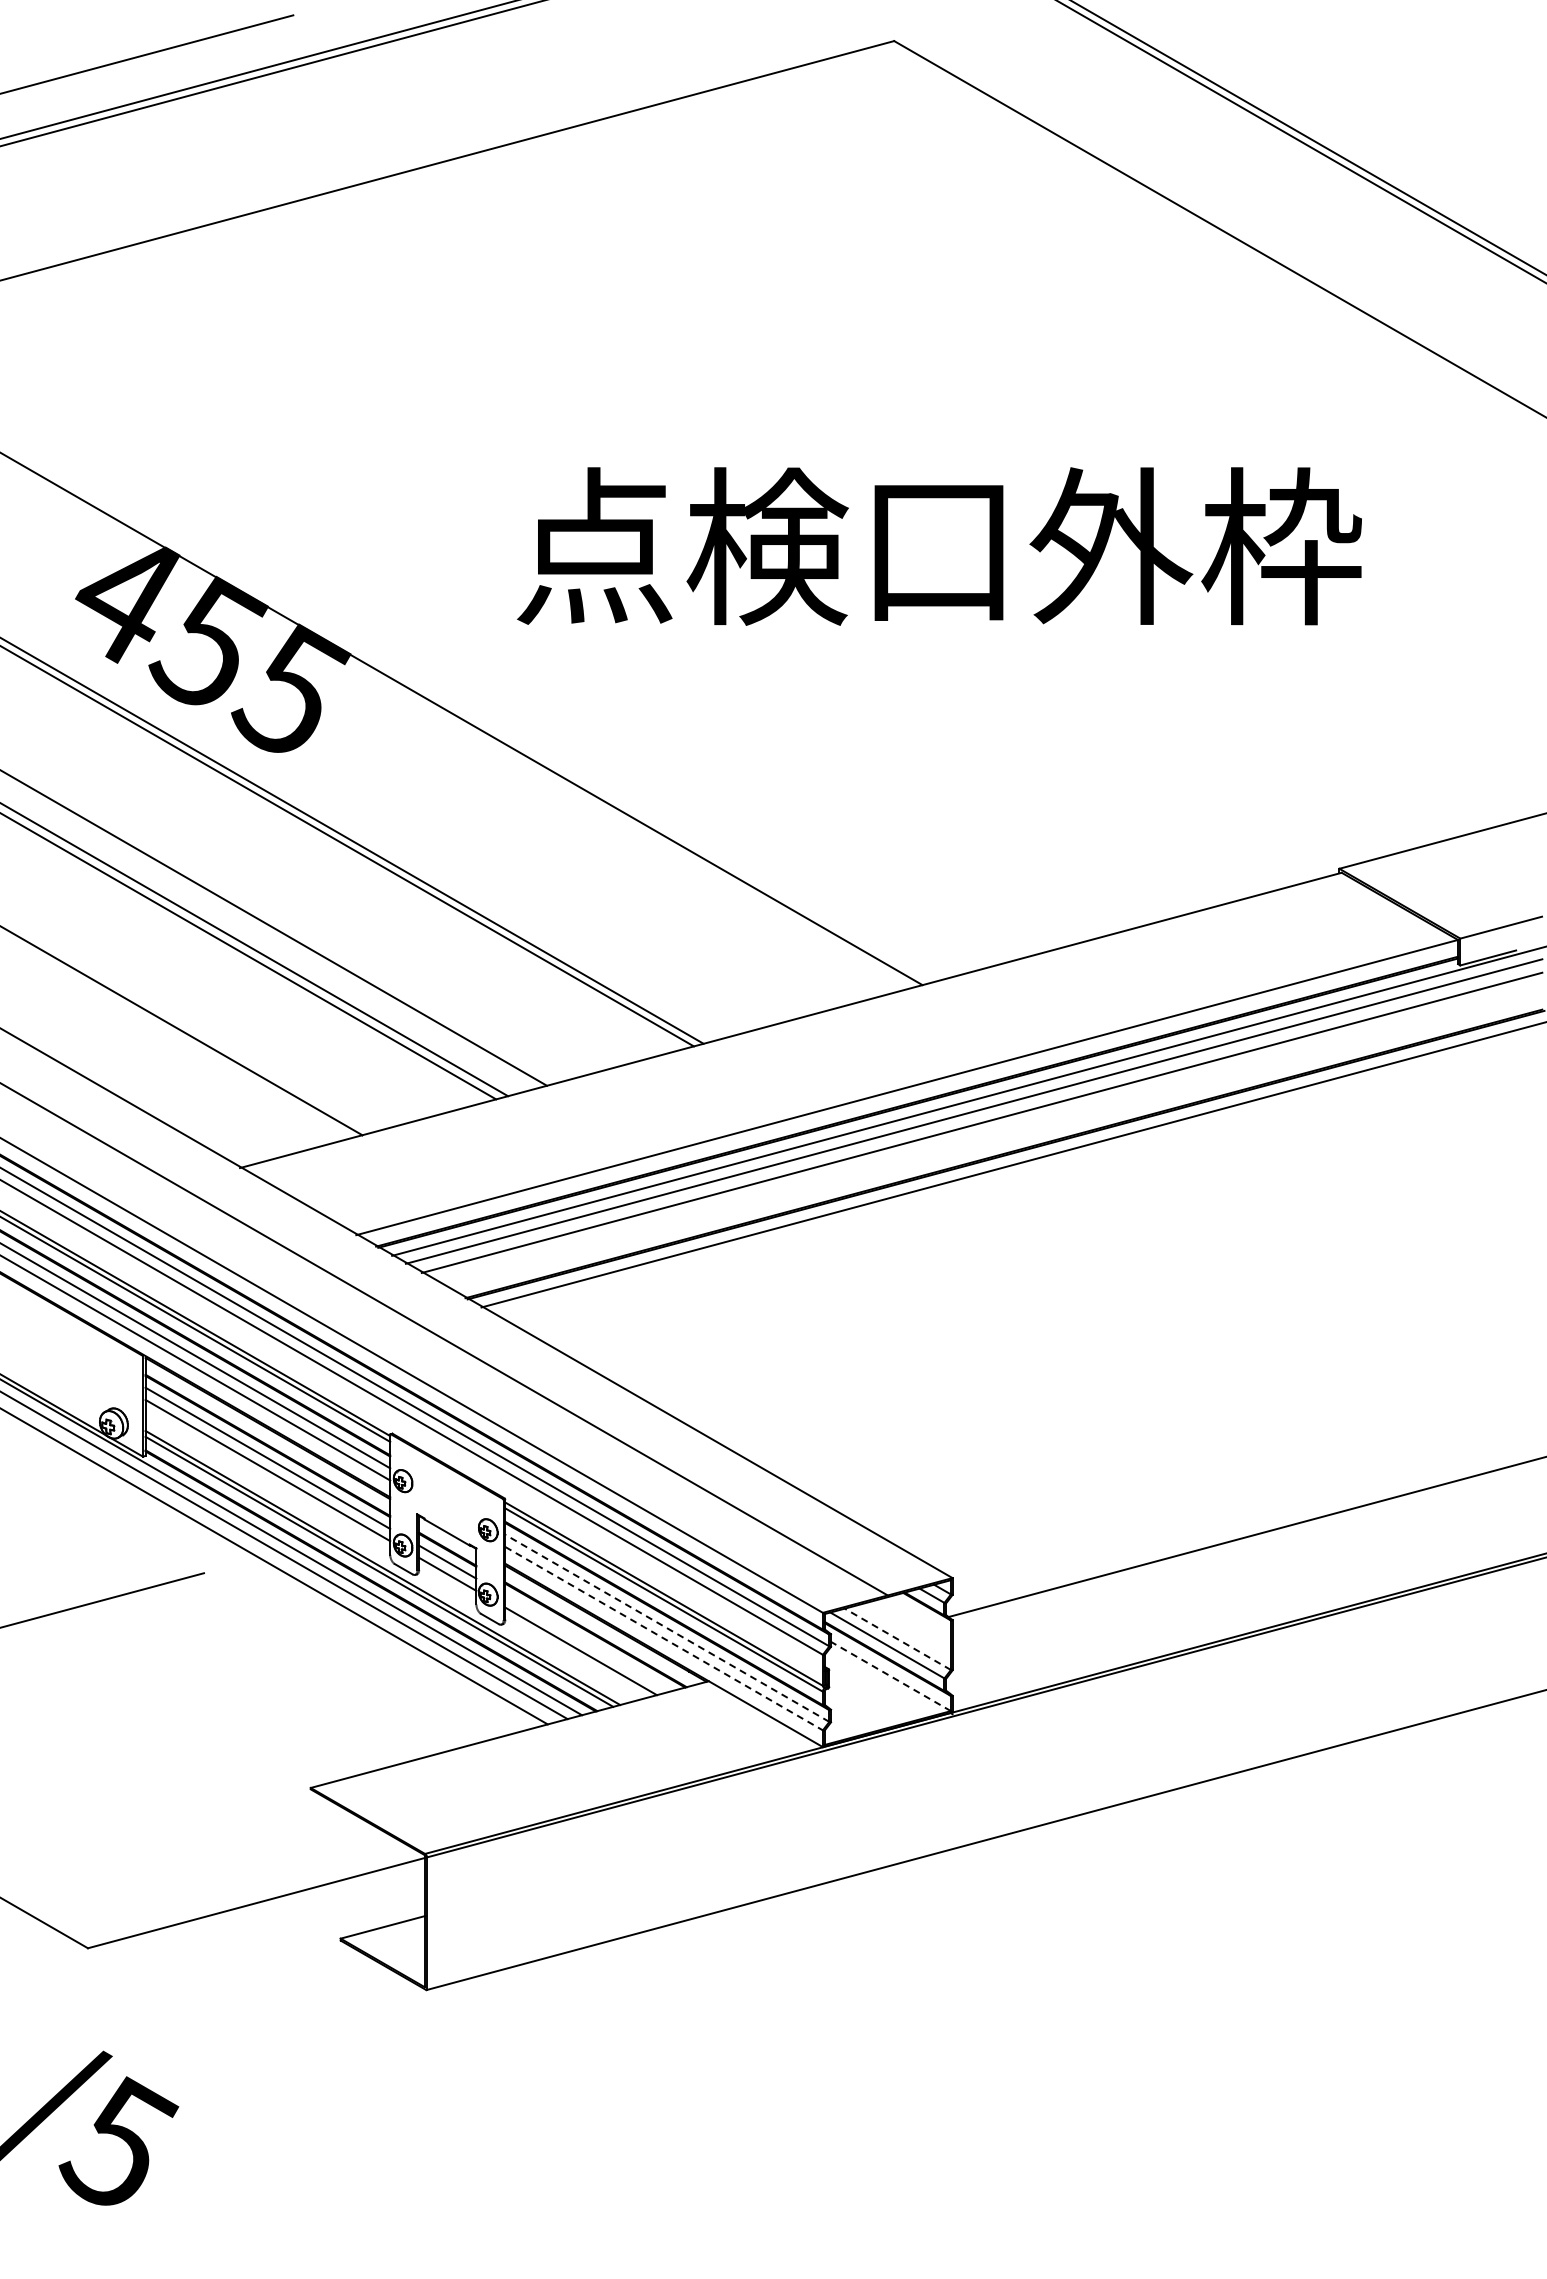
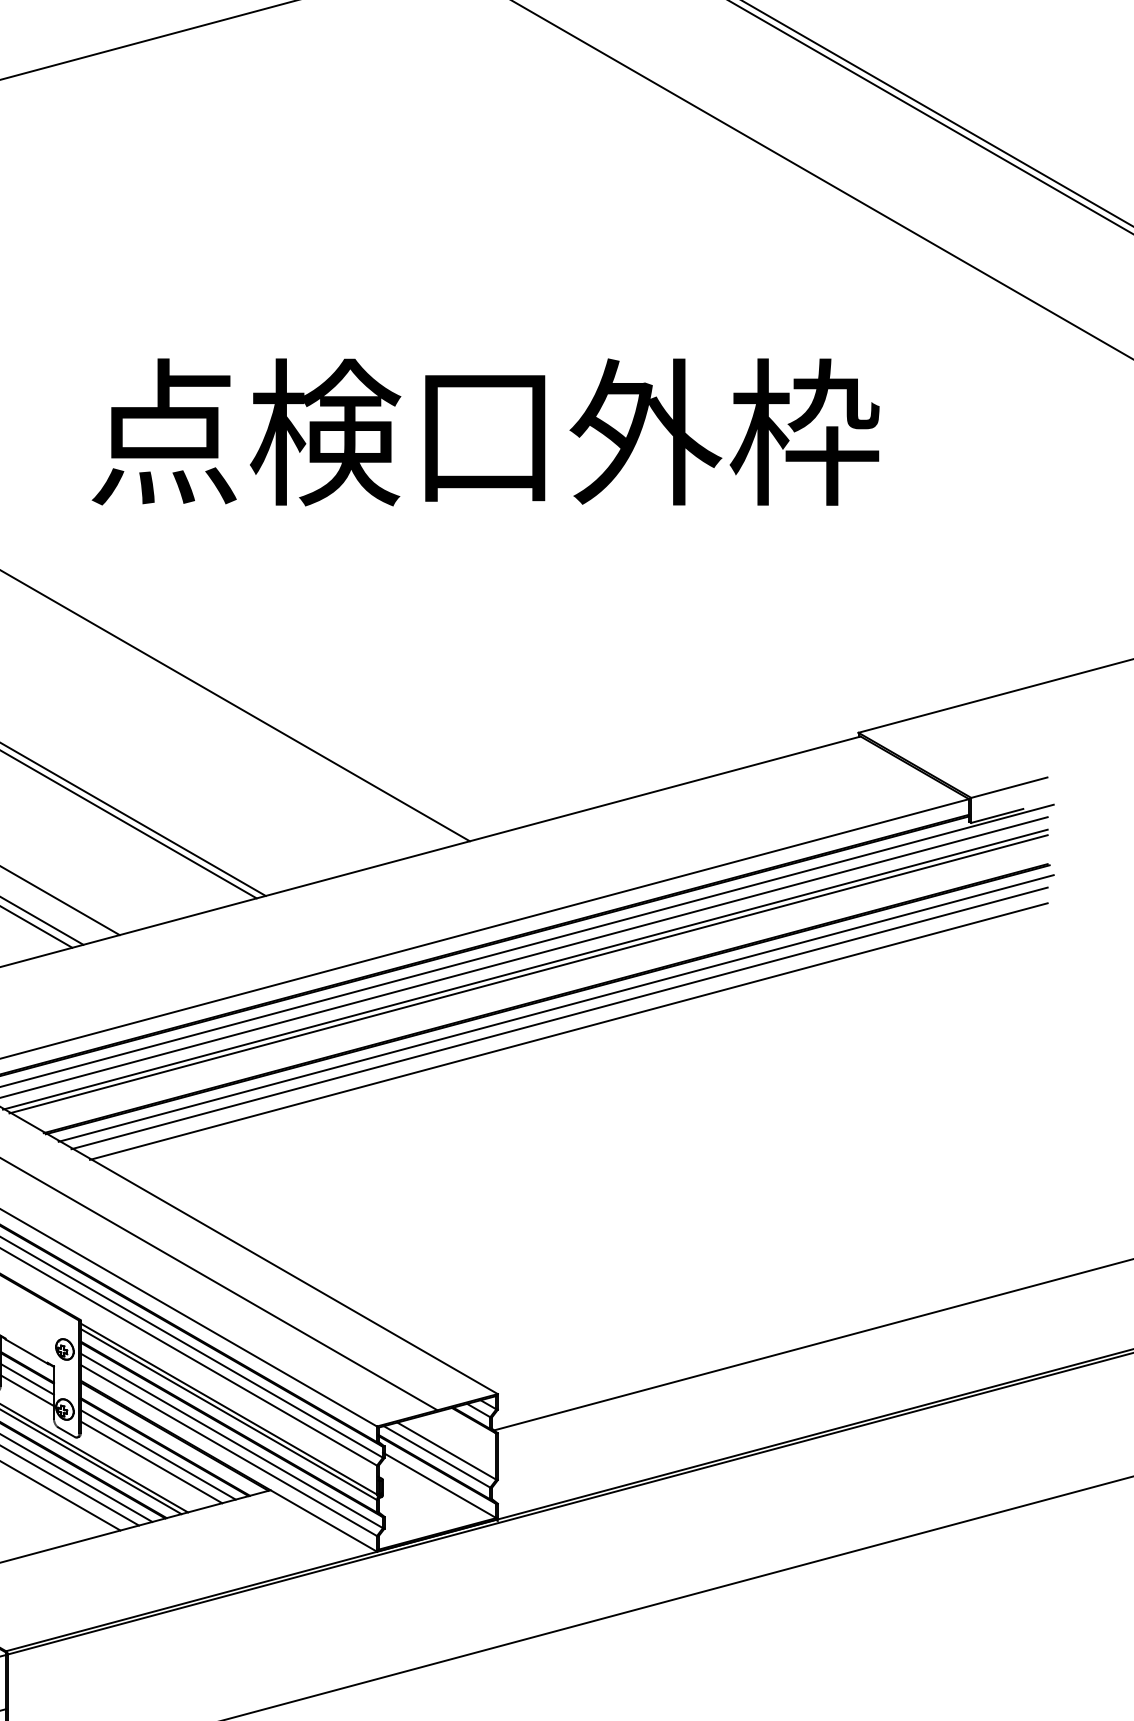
line: (985, 1127) -> (528, 973), added
line: (1018, 1174) -> (559, 1017), added
line: (1028, 1188) -> (568, 1030), added
line: (666, 1628) -> (231, 1441), dashed -> solid
line: (664, 1638) -> (229, 1450), dashed -> solid
line: (897, 1639) -> (446, 1451), dashed -> solid
line: (588, 1643) -> (158, 1455), added
line: (889, 1675) -> (439, 1484), dashed -> solid

